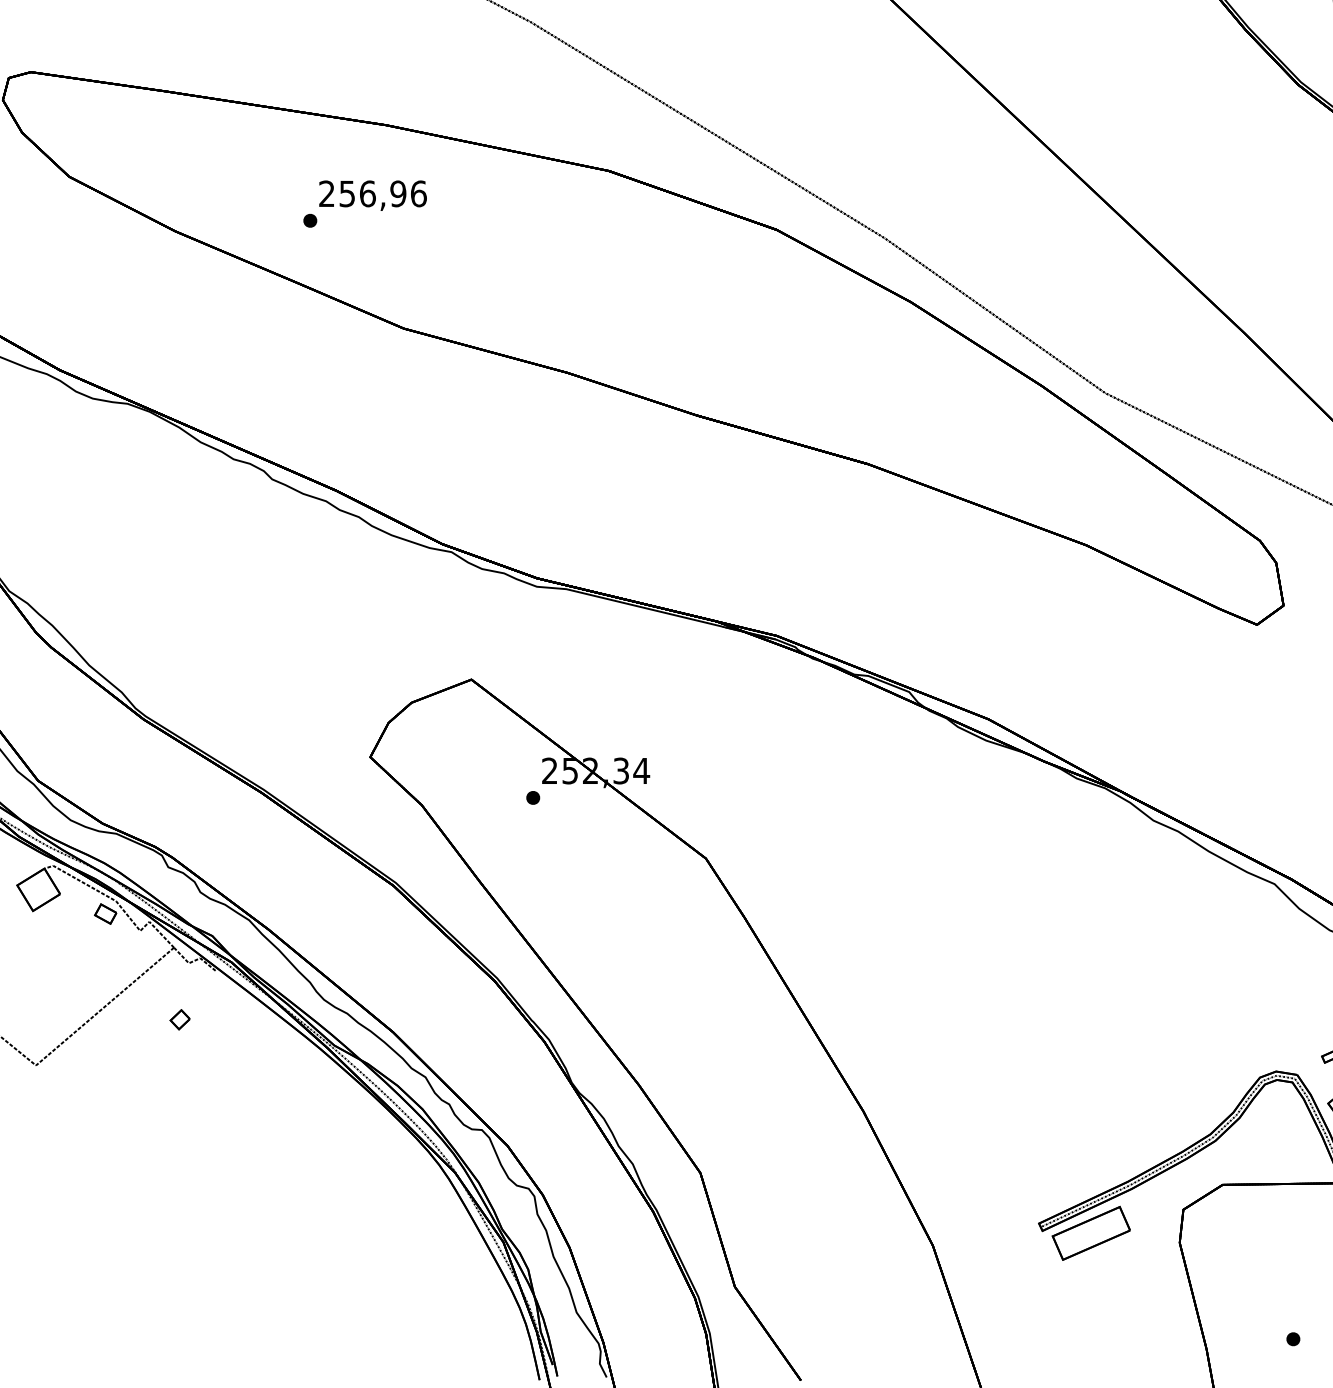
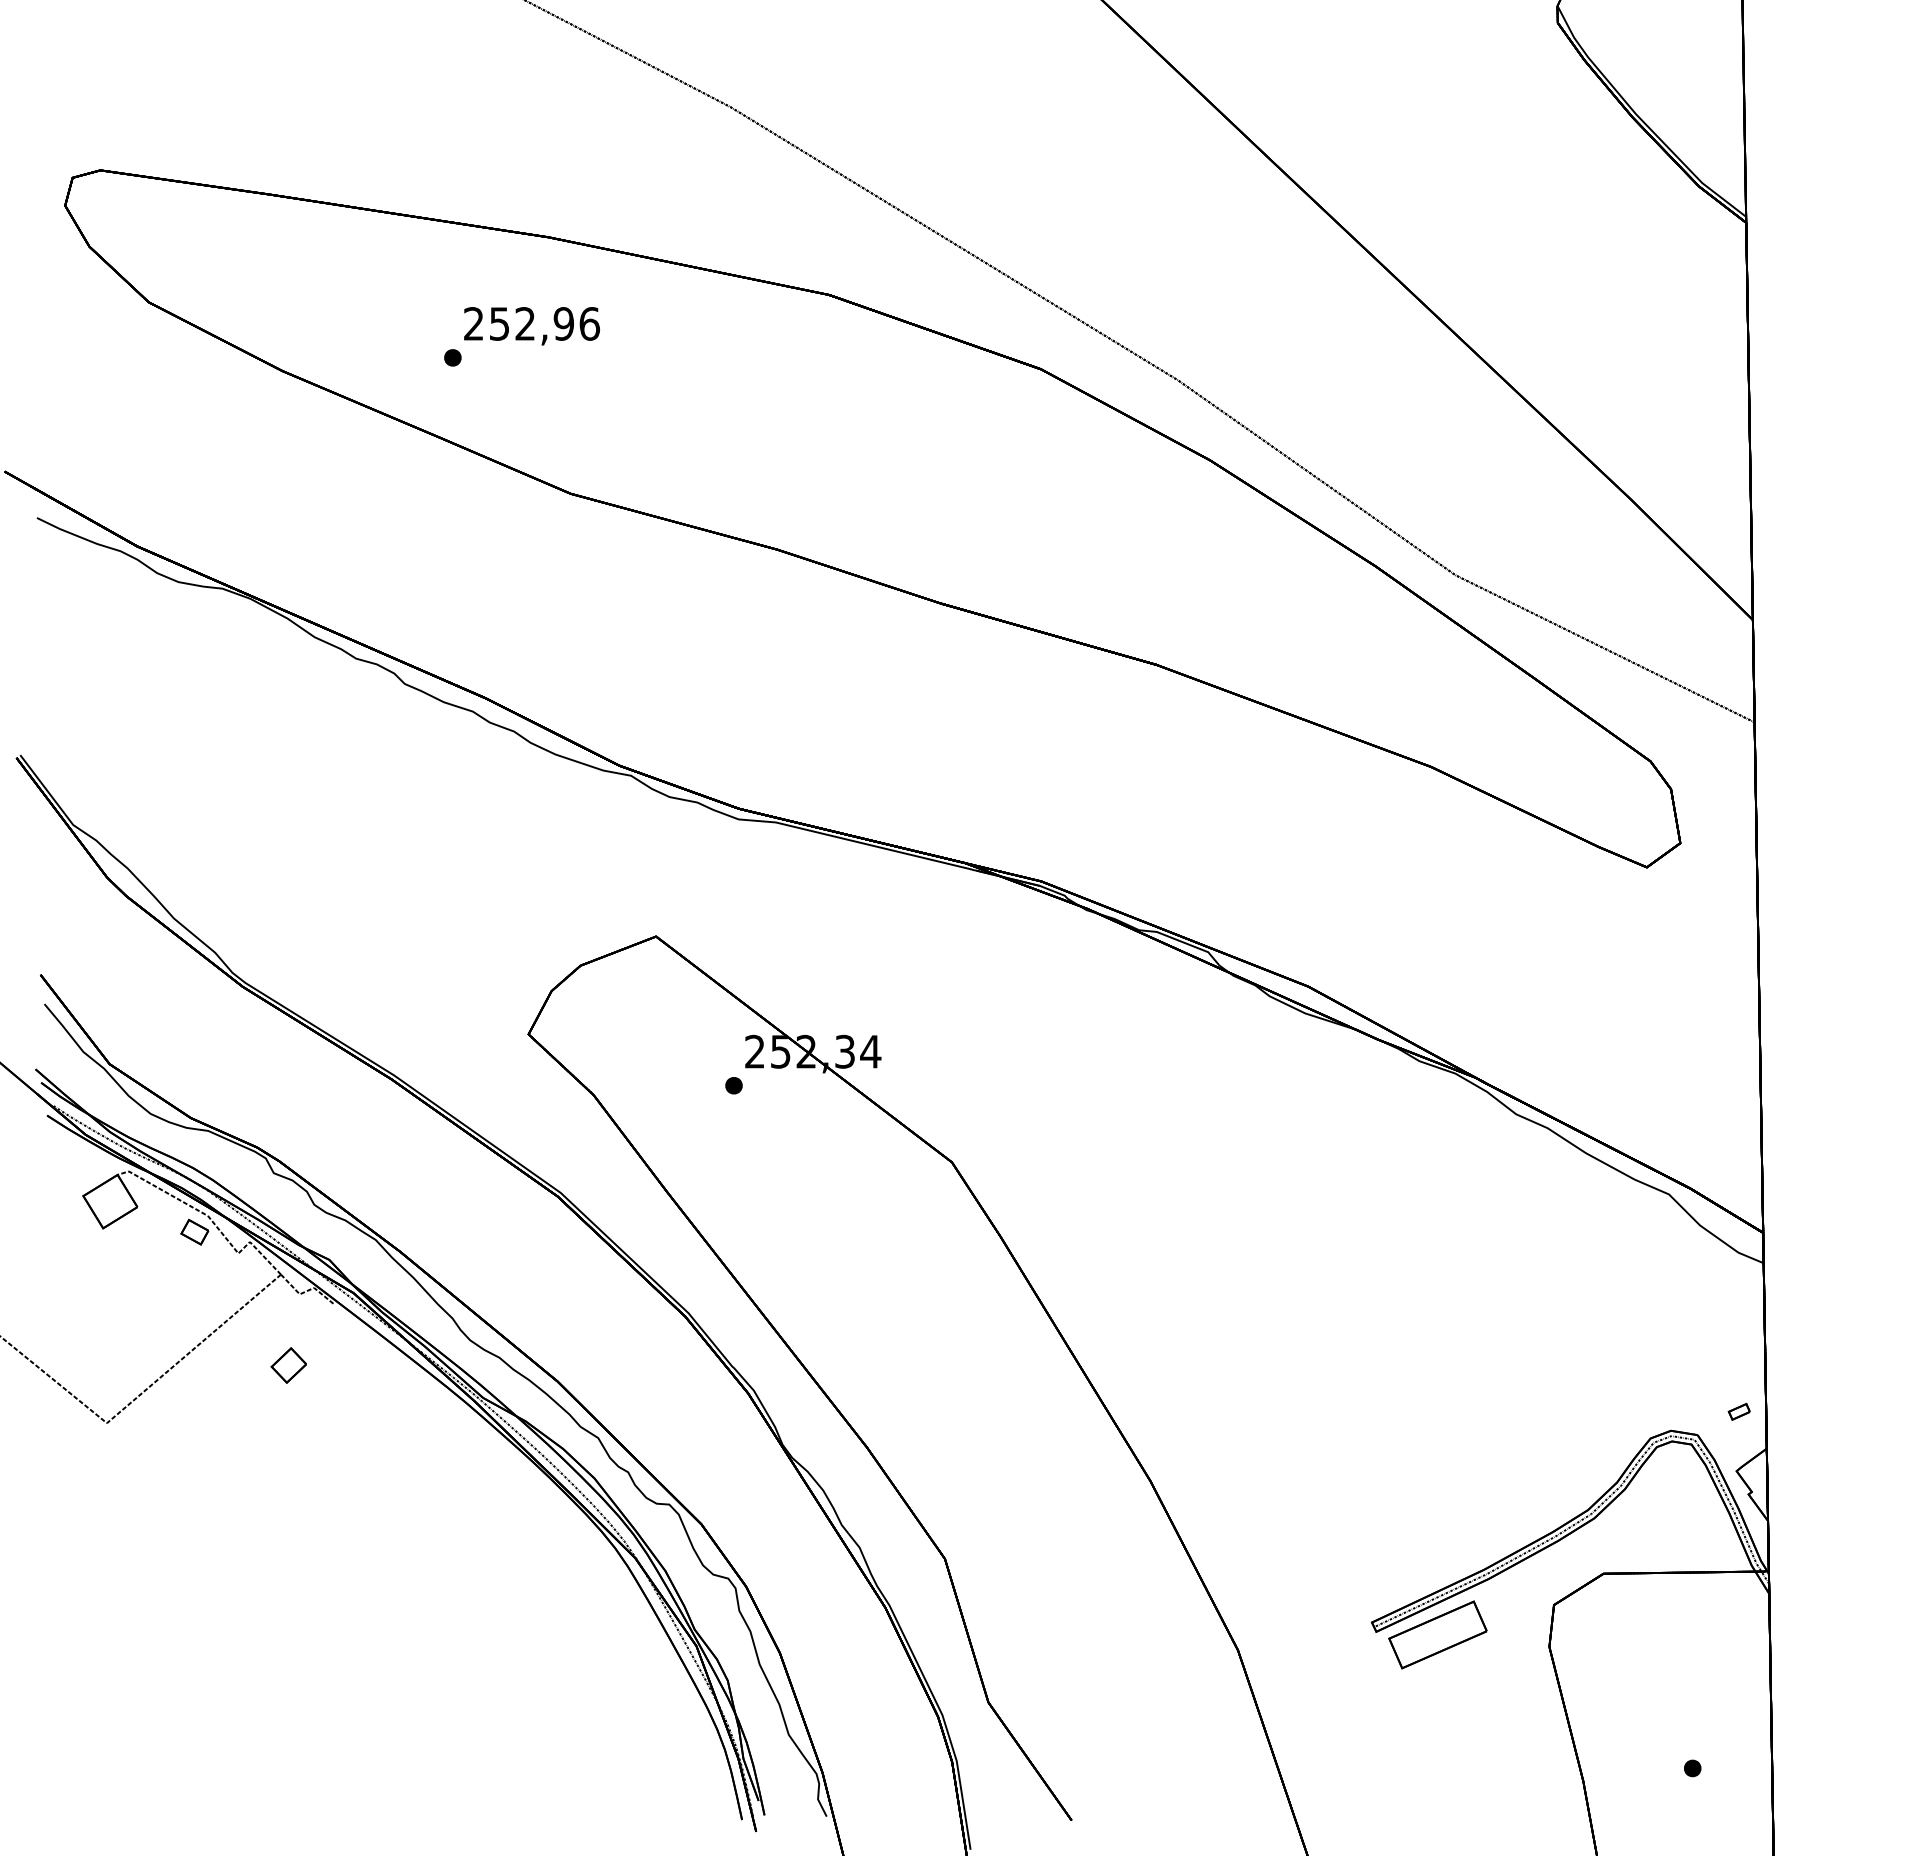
text: (367, 193) -> (525, 323), 256,96 -> 252,96
part: (179, 1019) -> (288, 1365), size x1.43

